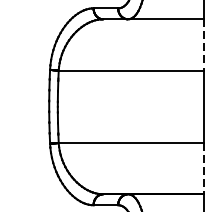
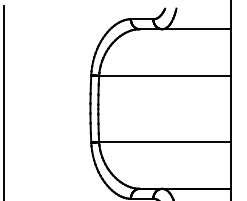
line: (203, 45) -> (231, 53), dashed -> solid
line: (203, 168) -> (231, 165), dashed -> solid

